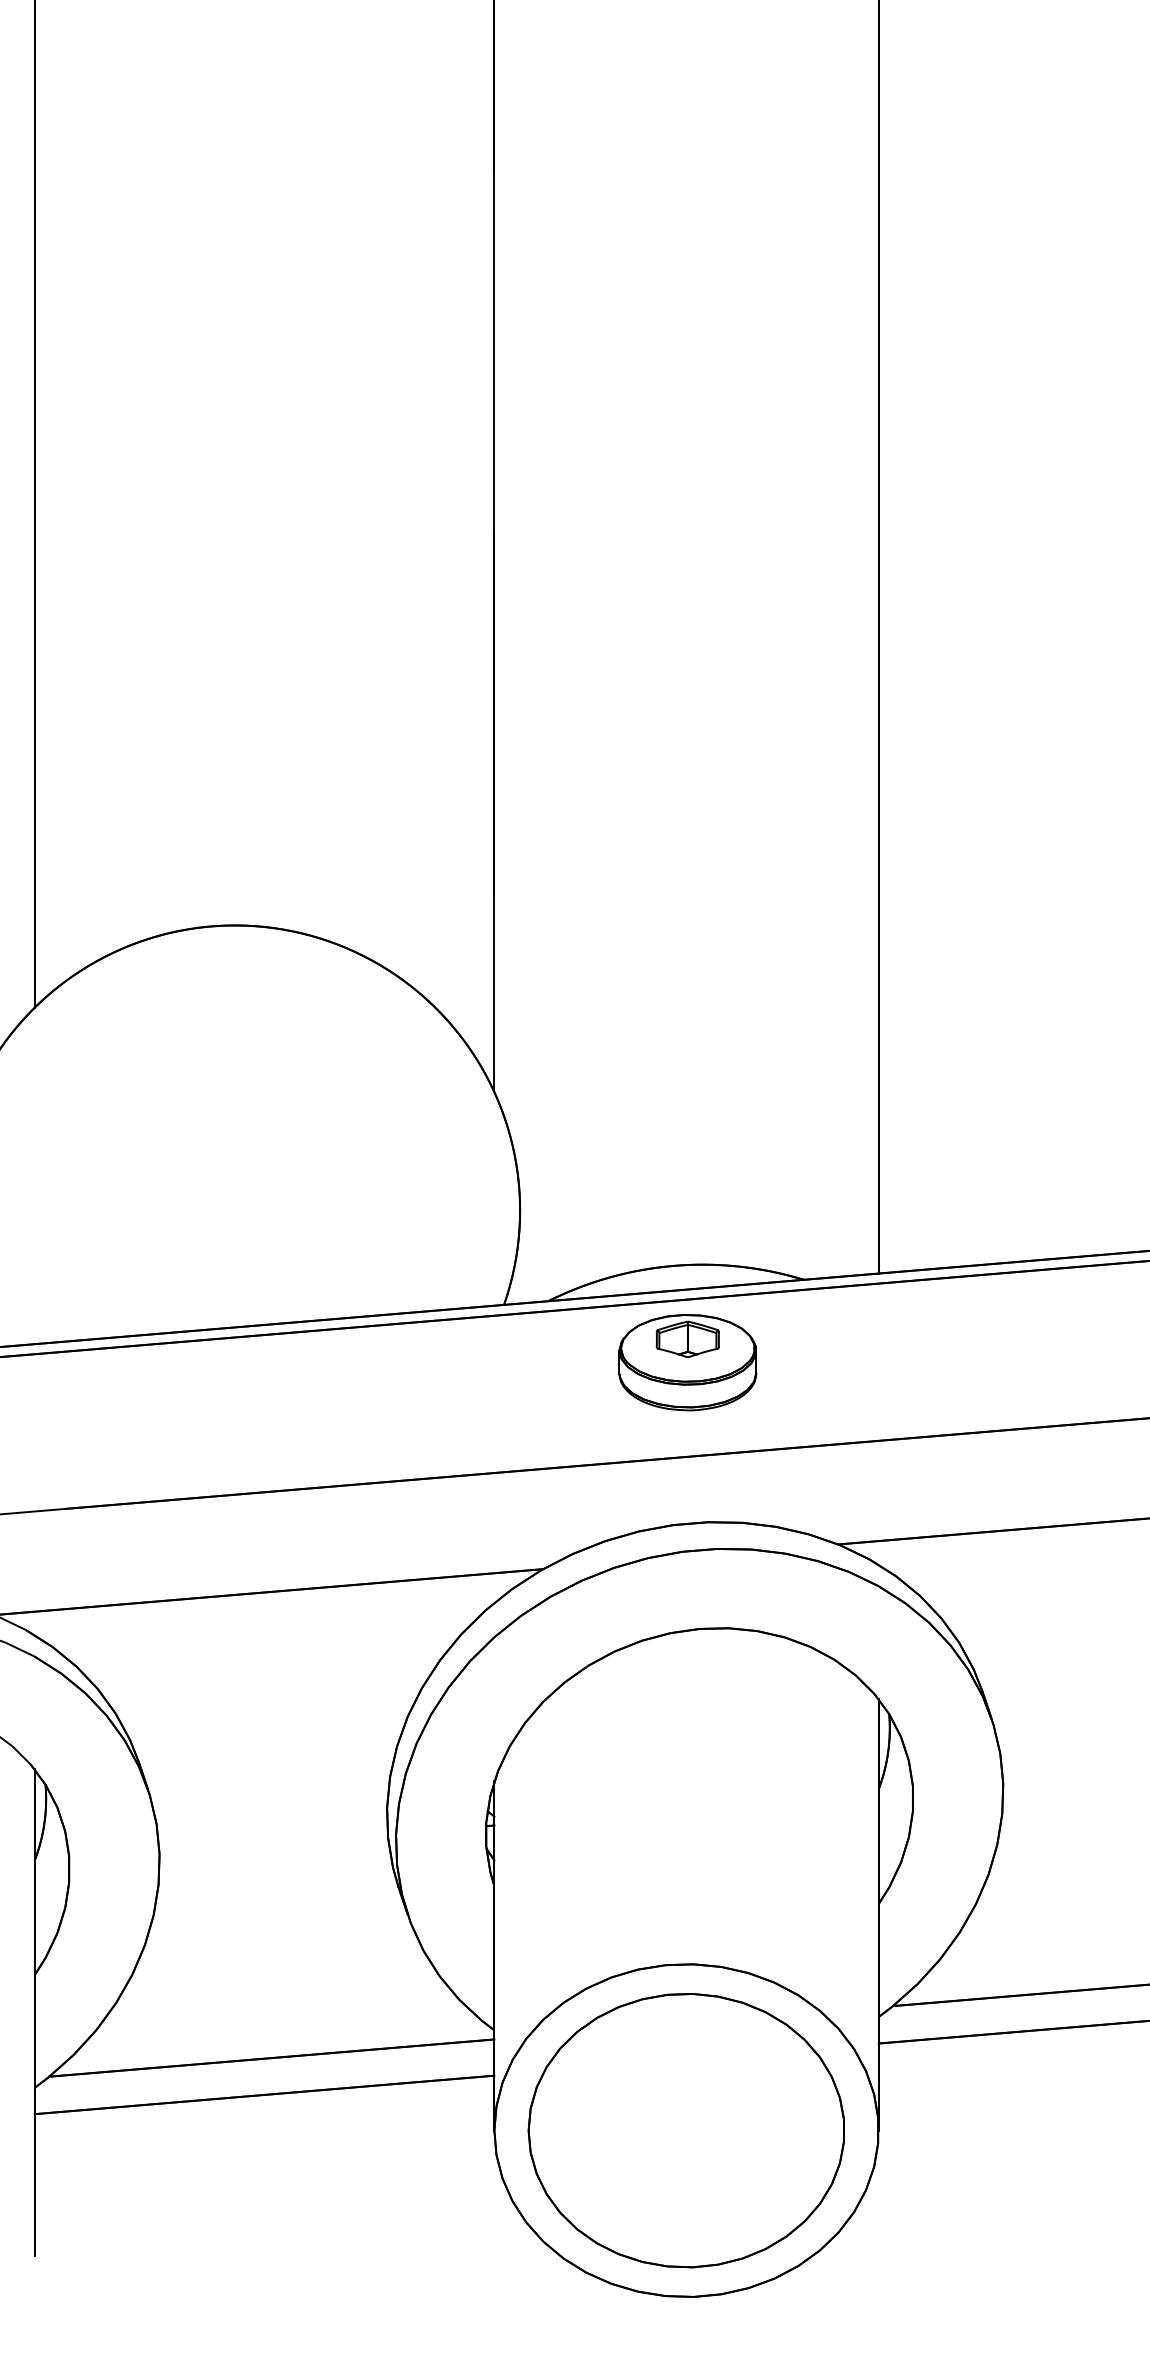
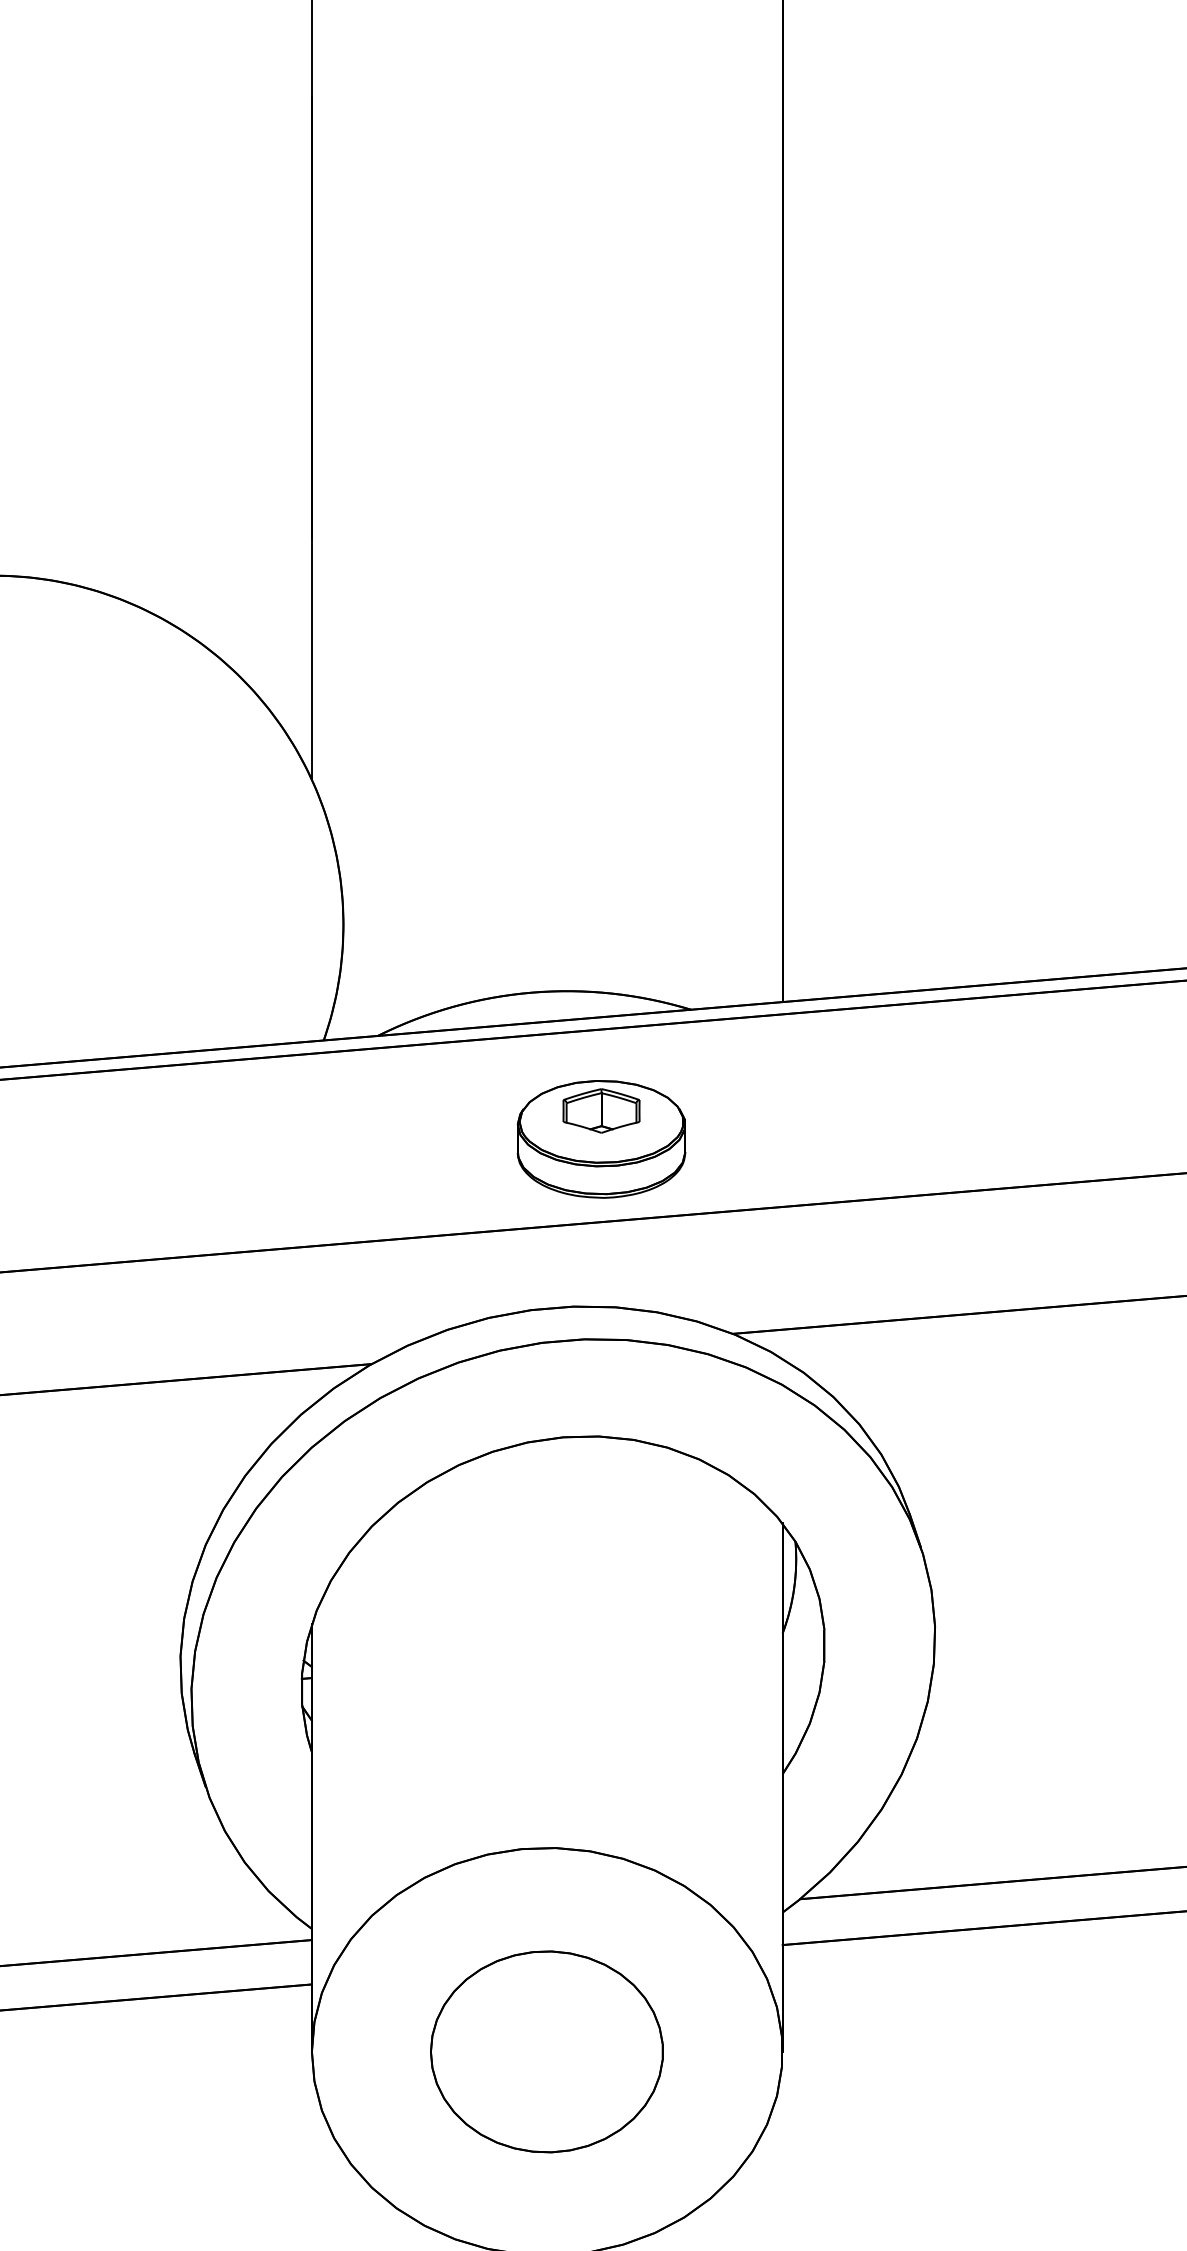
part: (687, 1362) -> (601, 1139), moved
part: (685, 2130) -> (545, 2051), size x0.6

